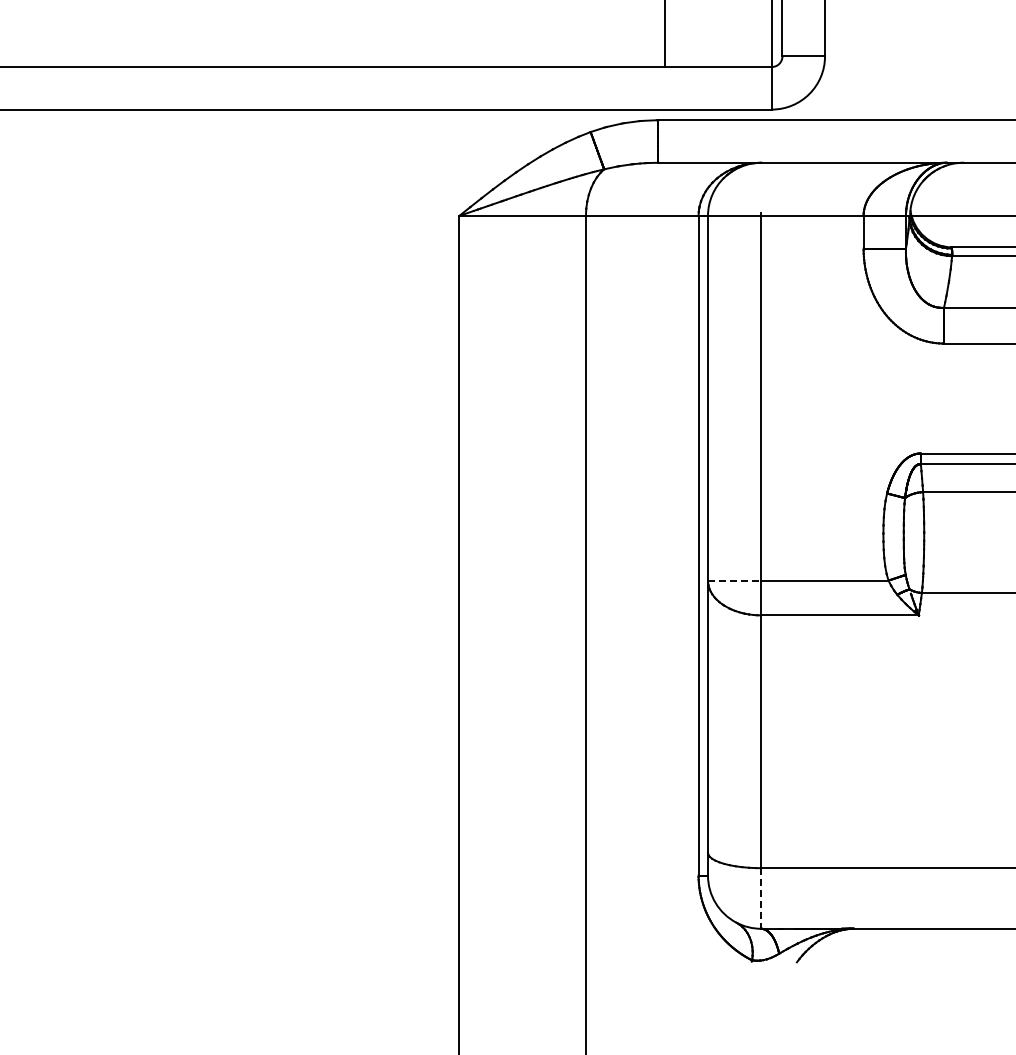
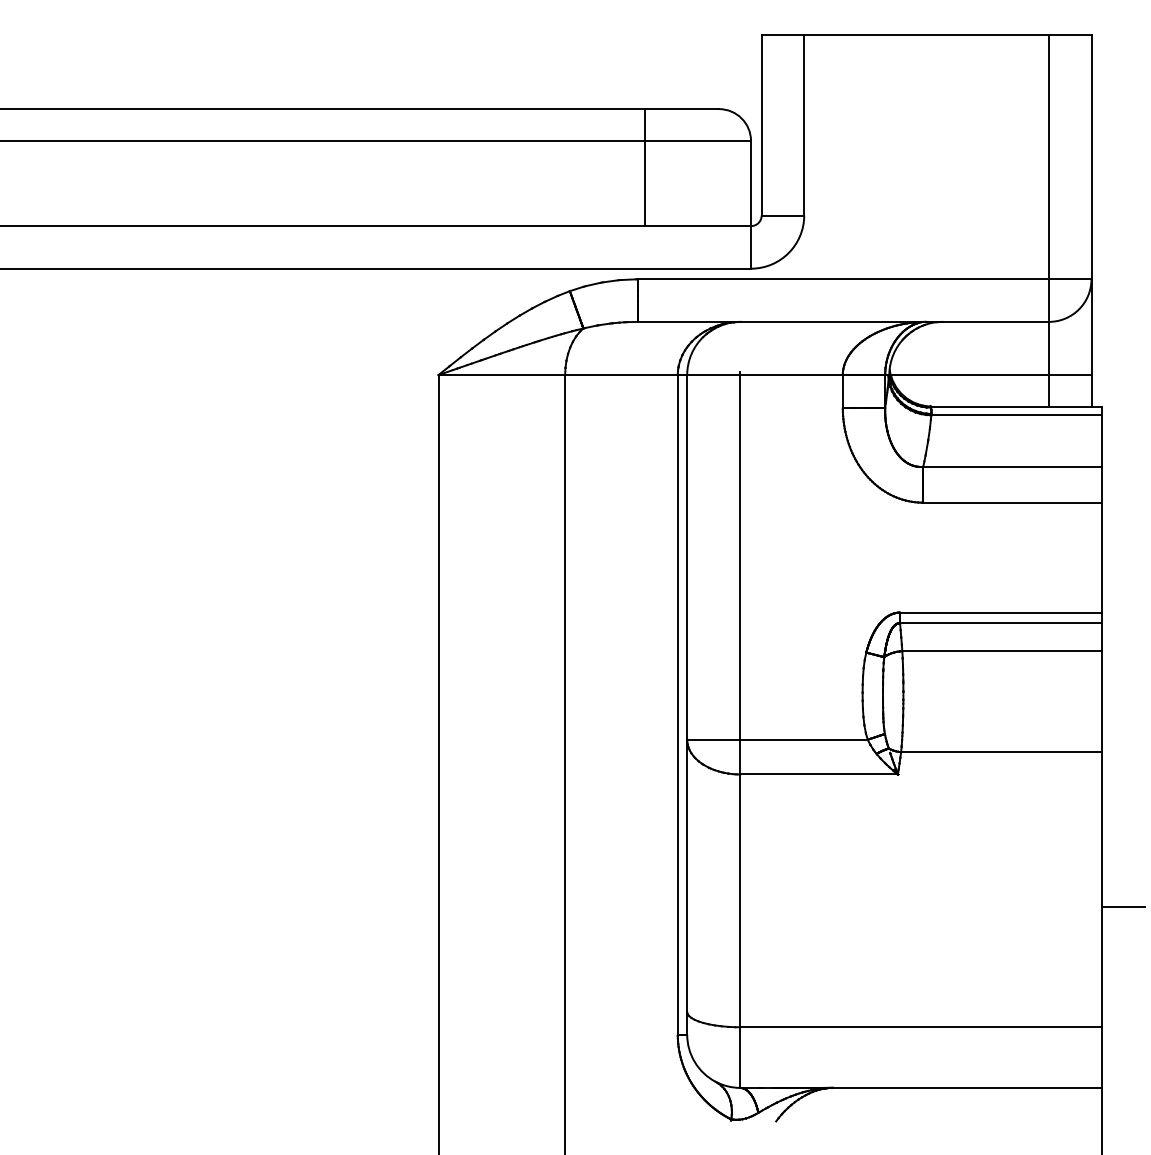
line: (734, 580) -> (713, 739), dashed -> solid
line: (761, 899) -> (740, 1058), dashed -> solid

